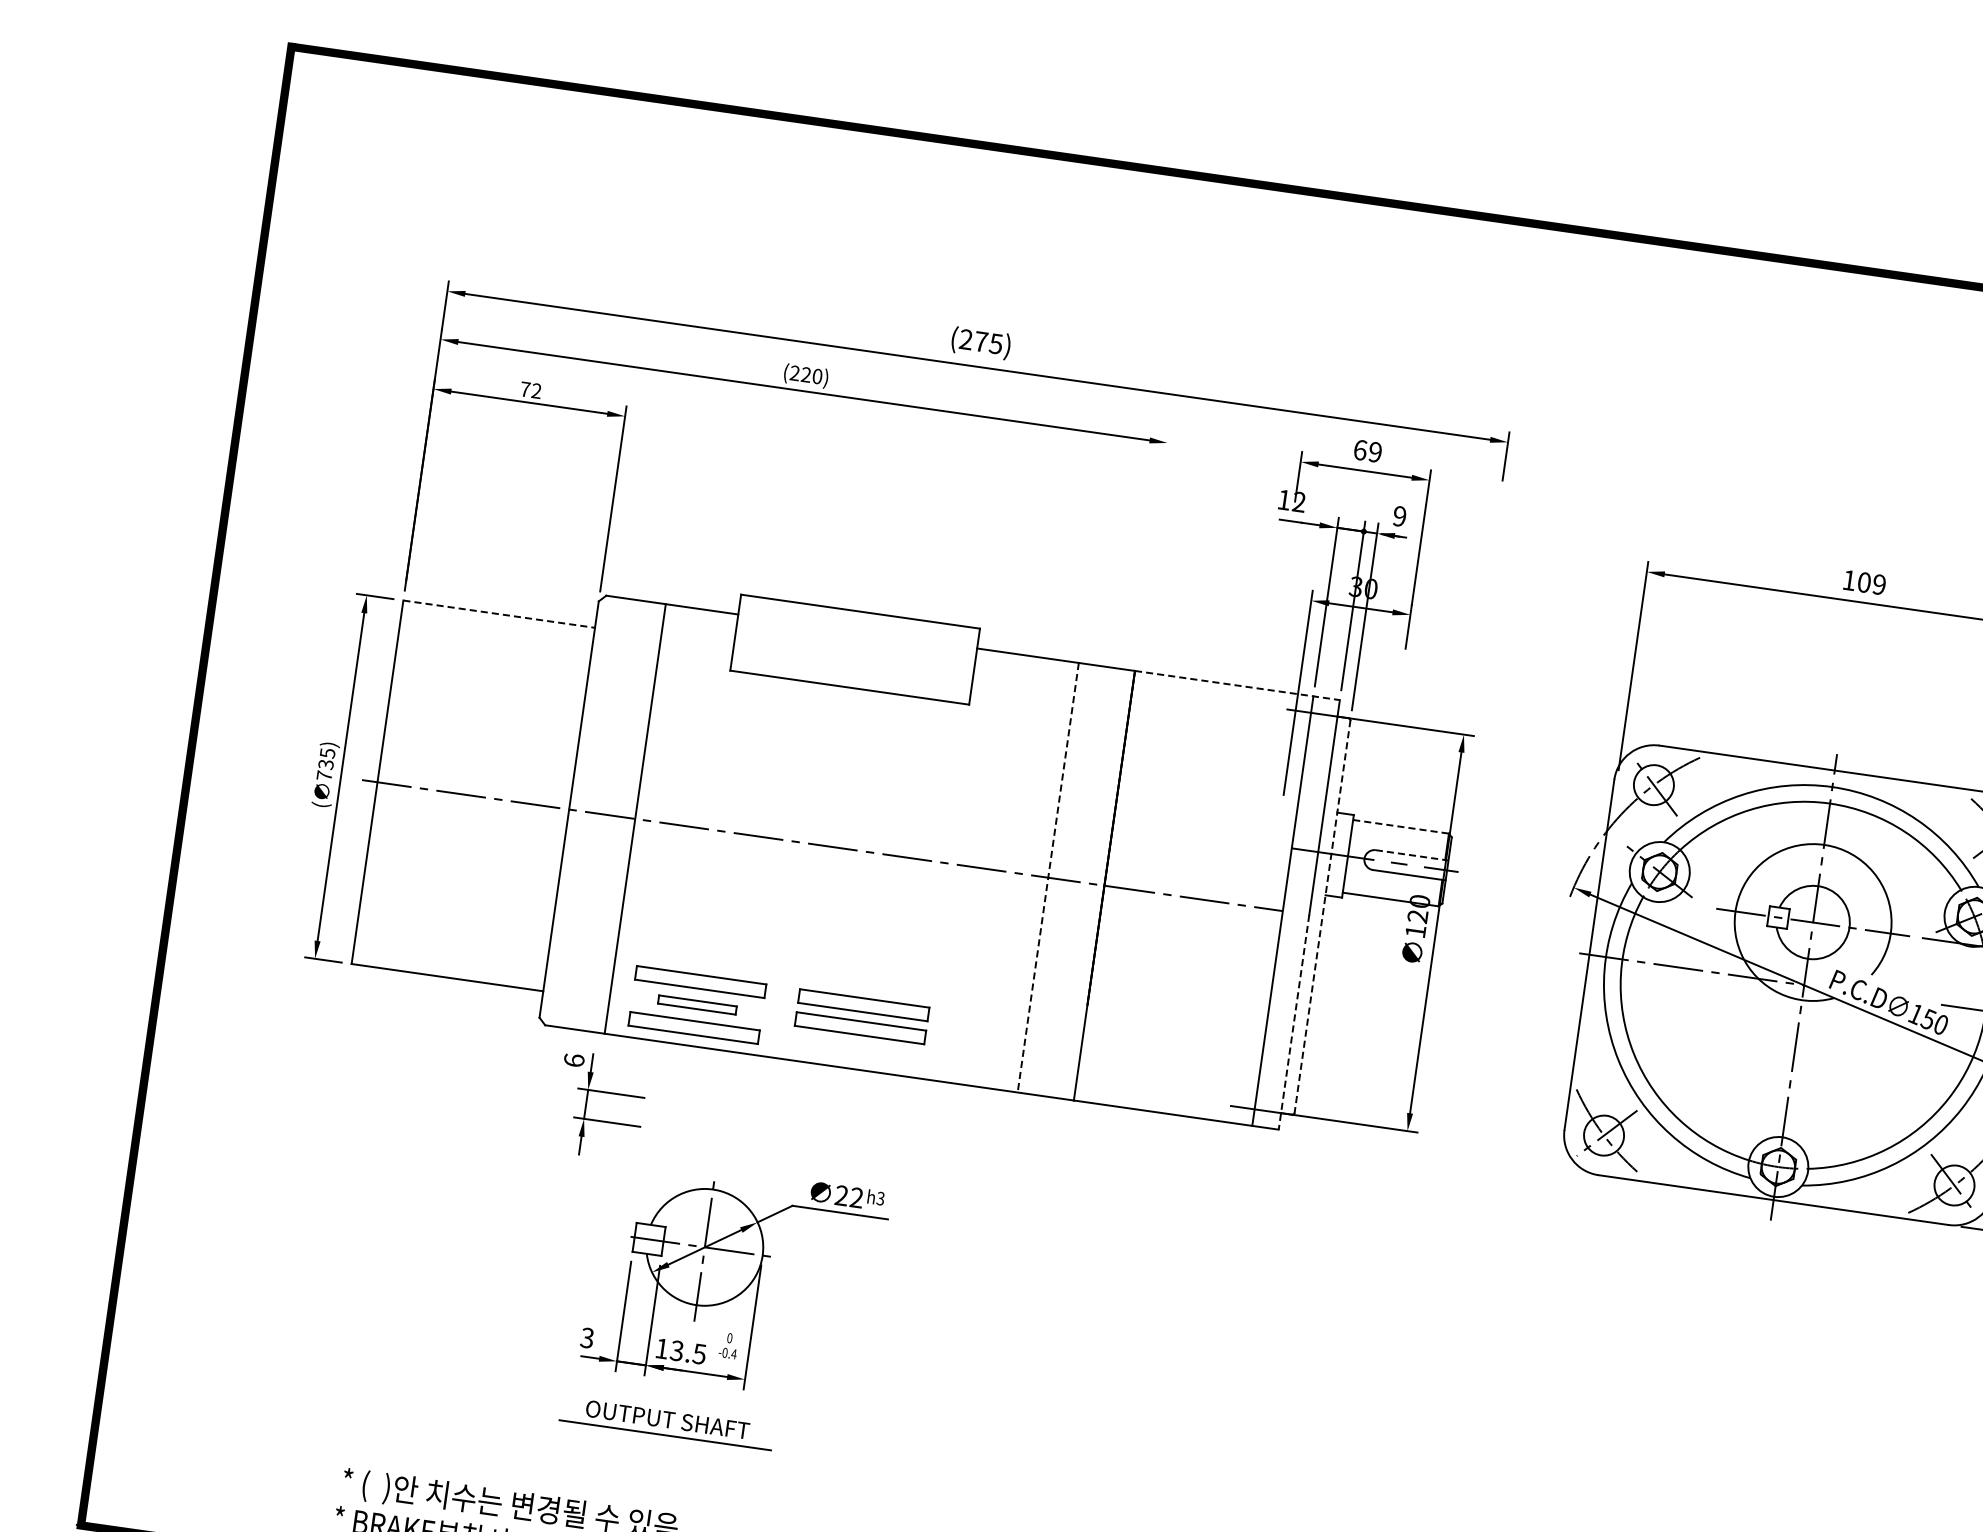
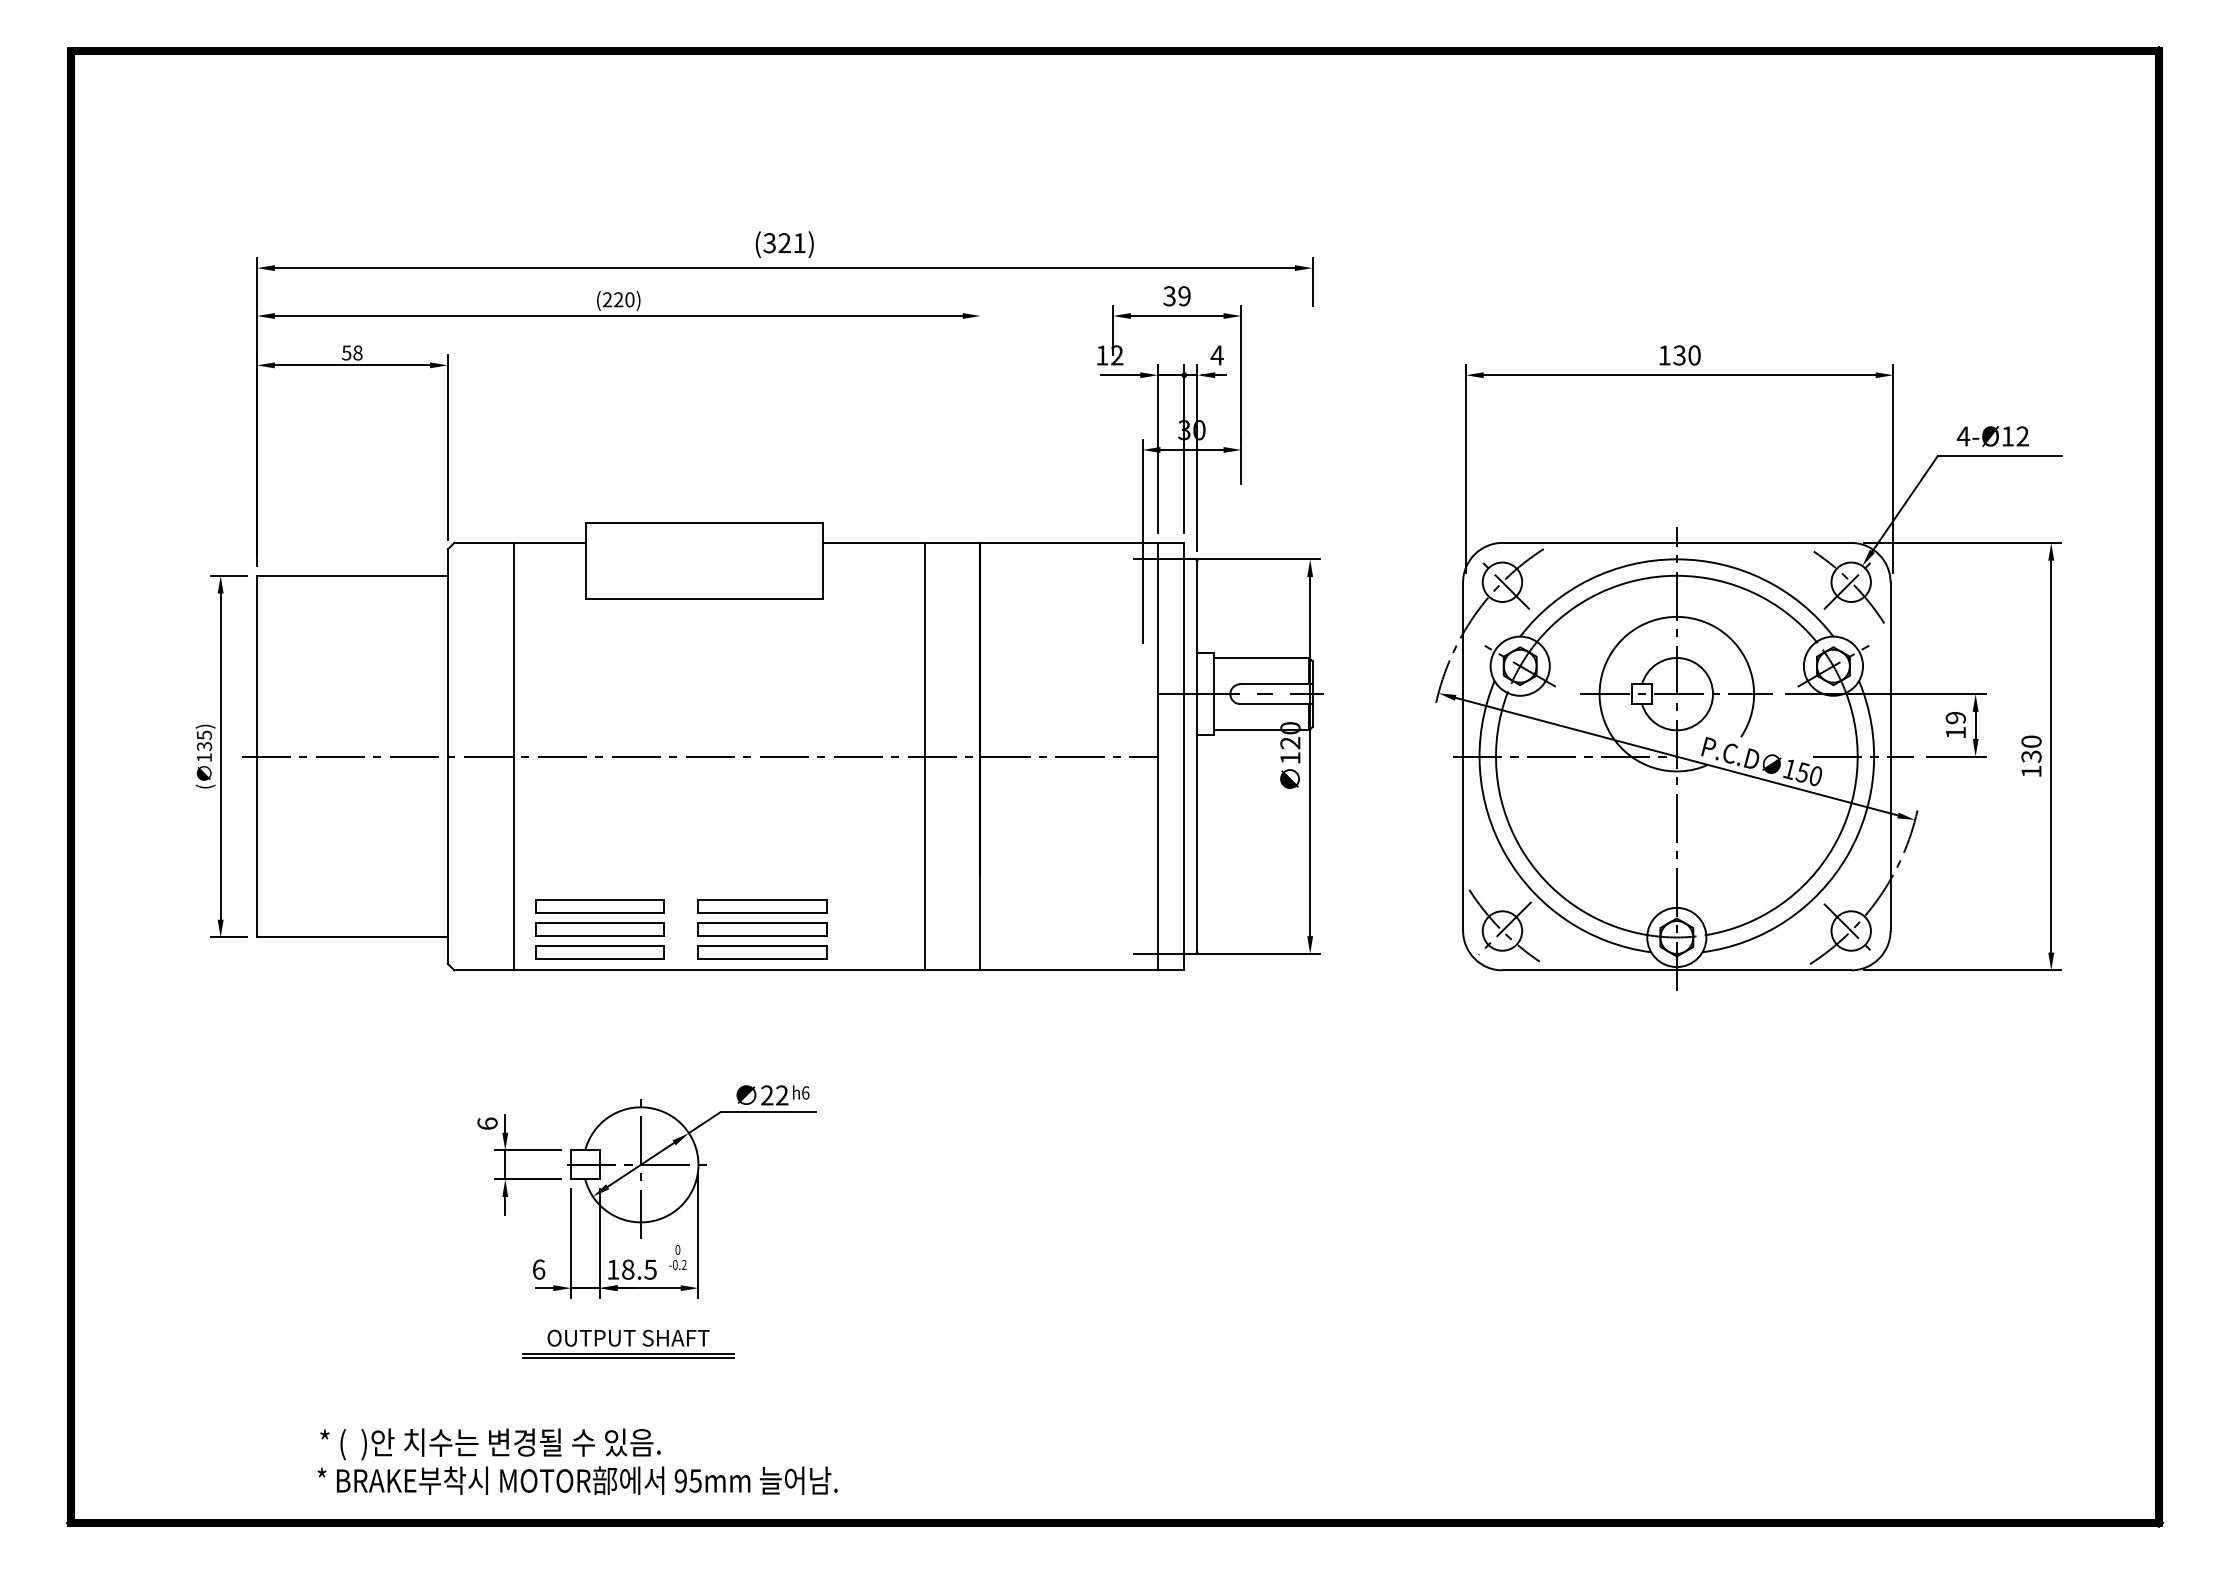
text: (980, 342) -> (784, 243), (275) -> (321)
text: (531, 389) -> (352, 352), 72 -> 58
text: (1360, 450) -> (1169, 296), 69 -> 39
text: (1398, 516) -> (1216, 355), 9 -> 4
text: (1871, 583) -> (1686, 355), 109 -> 130
line: (499, 613) -> (352, 575), dashed -> solid
line: (1237, 685) -> (1082, 542), dashed -> solid
text: (324, 775) -> (204, 757), 735) -> 135)
line: (1400, 827) -> (1261, 658), dashed -> solid
line: (1412, 855) -> (1276, 684), dashed -> solid
line: (1048, 877) -> (924, 756), dashed -> solid
line: (1322, 916) -> (1197, 756), dashed -> solid
part: (696, 1004) -> (599, 929), size x1.67
line: (1294, 1022) -> (1184, 863), dashed -> solid
part: (857, 1051) -> (762, 952), added
part: (602, 1091) -> (519, 1150), moved
text: (880, 1198) -> (805, 1092), h3 -> h6
text: (586, 1337) -> (538, 1269), 3 -> 6
text: (676, 1350) -> (627, 1269), 13.5 -> 18.5
text: (733, 1353) -> (683, 1264), -0.4 -> -0.2
line: (664, 1440) -> (628, 1358), added

